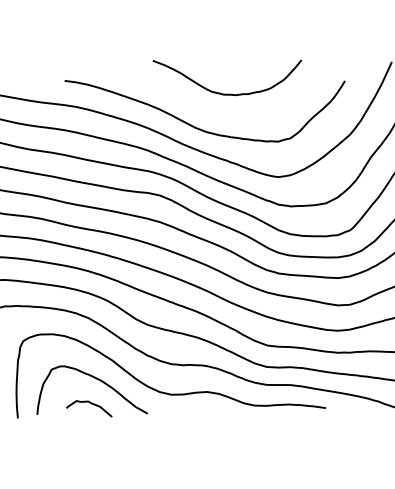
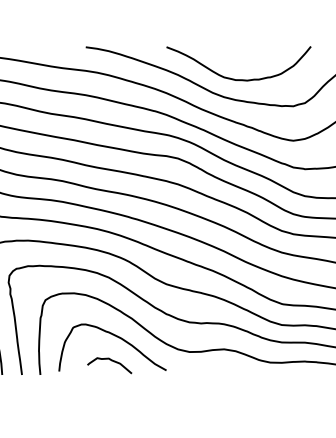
curve: (227, 93) -> (239, 78), moved

